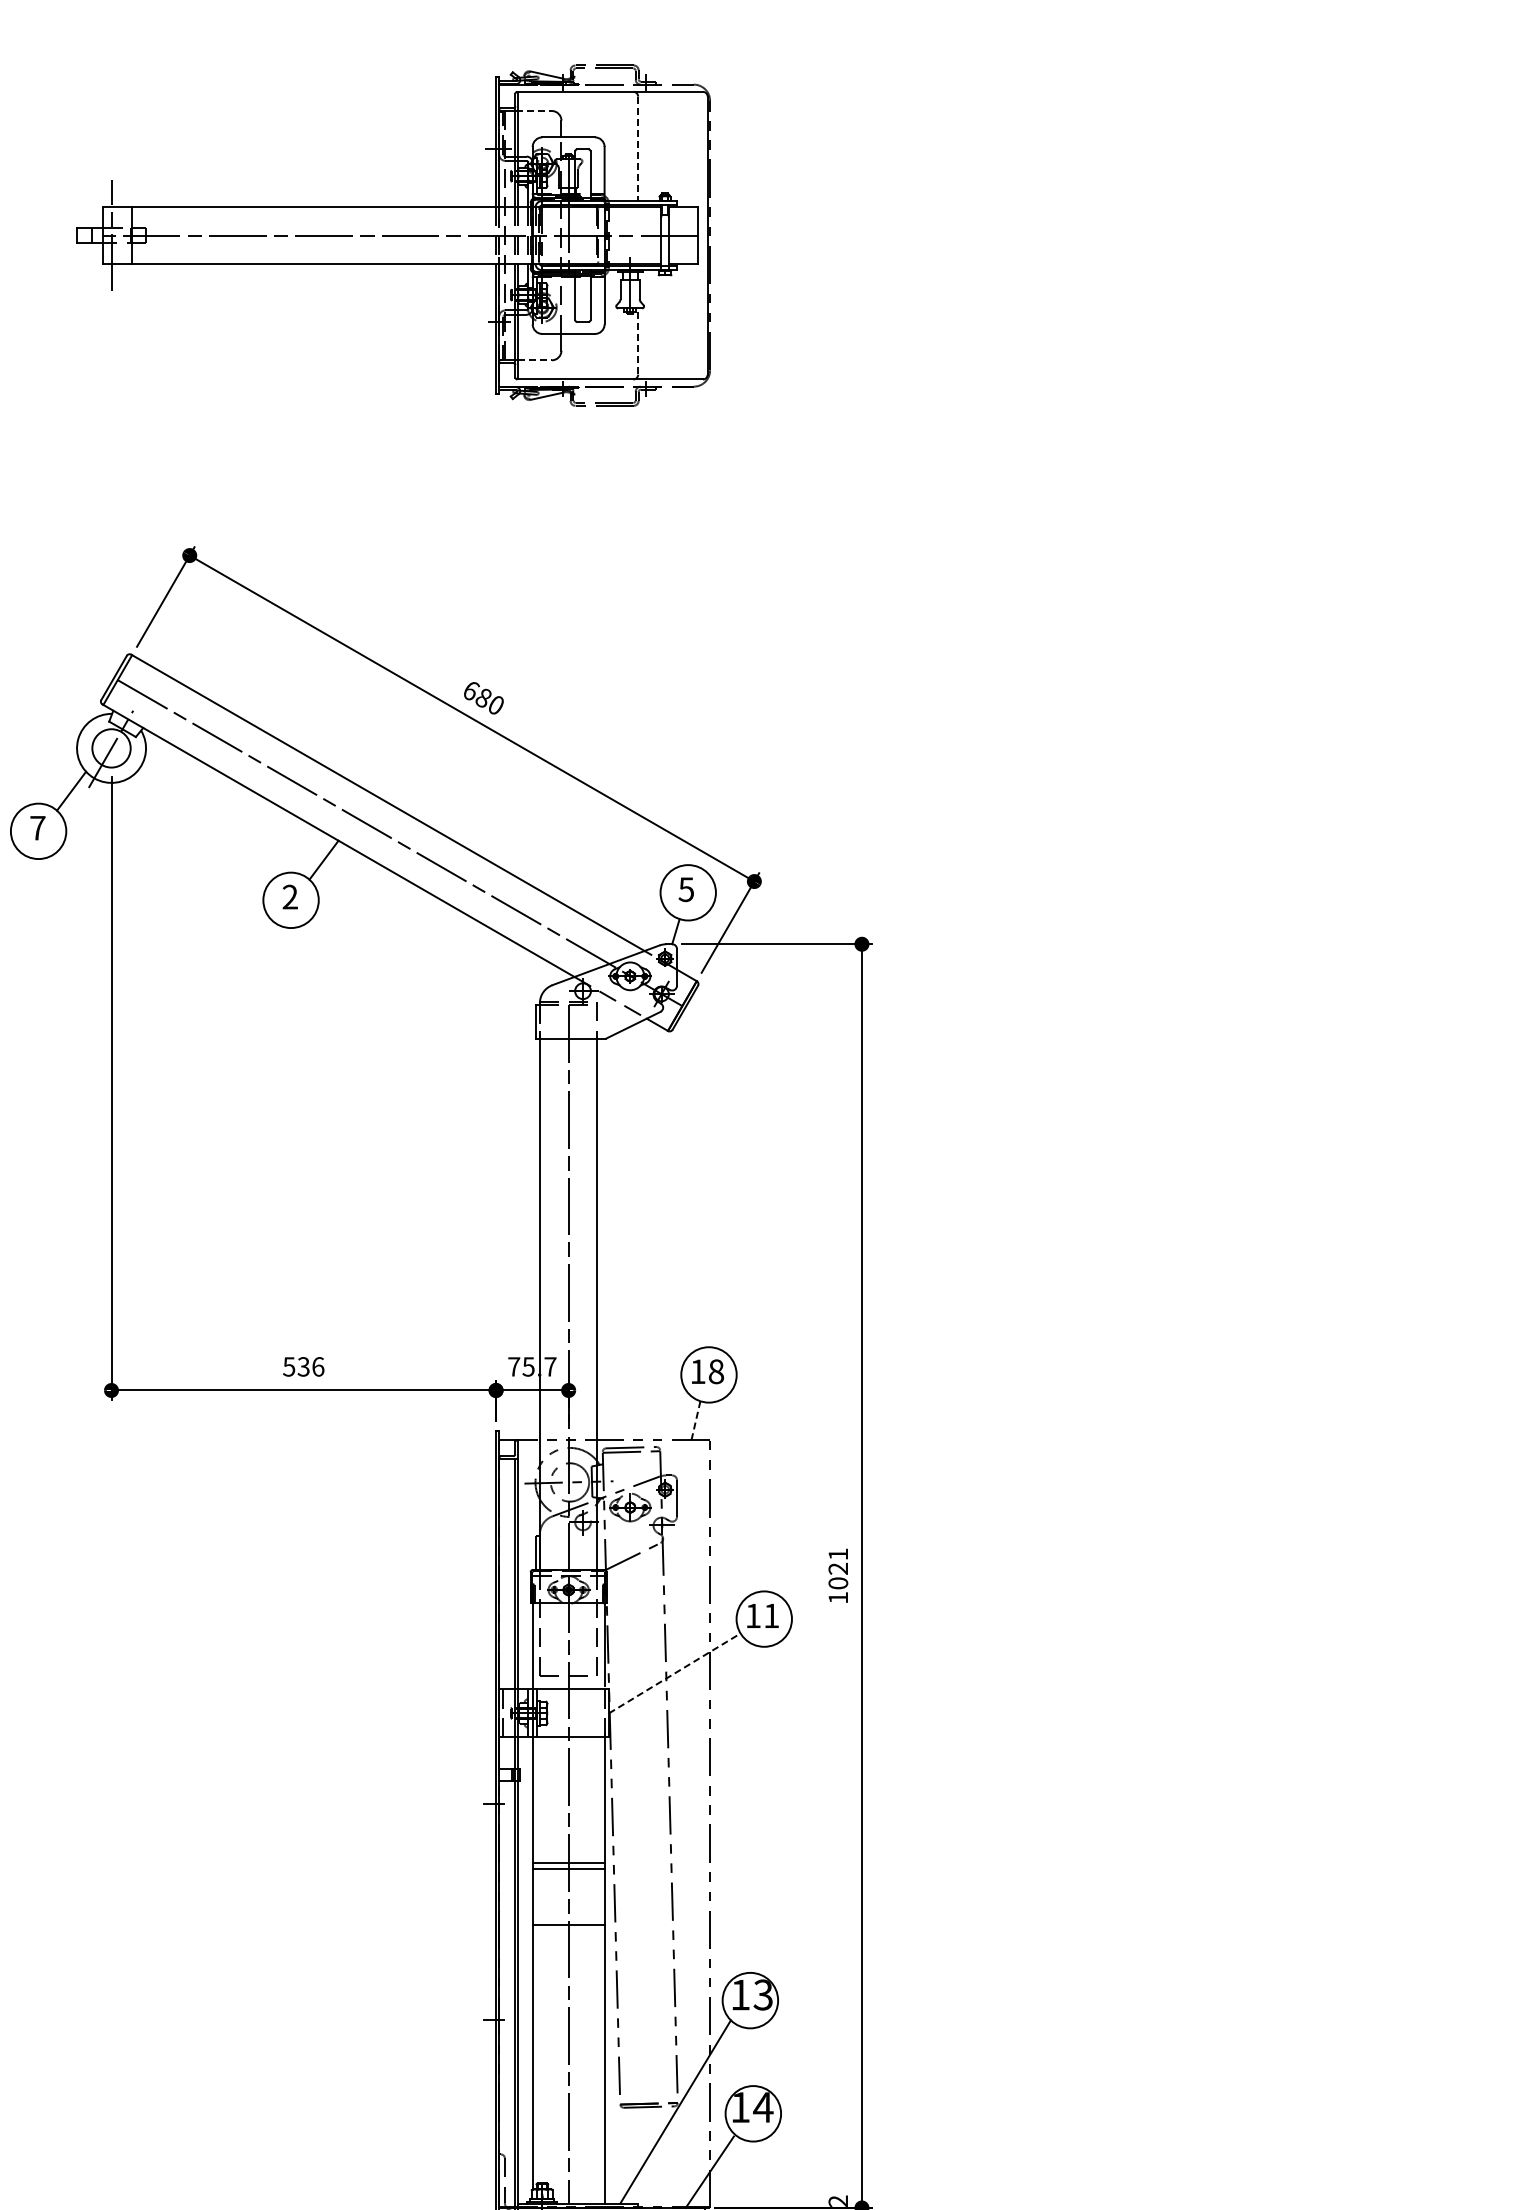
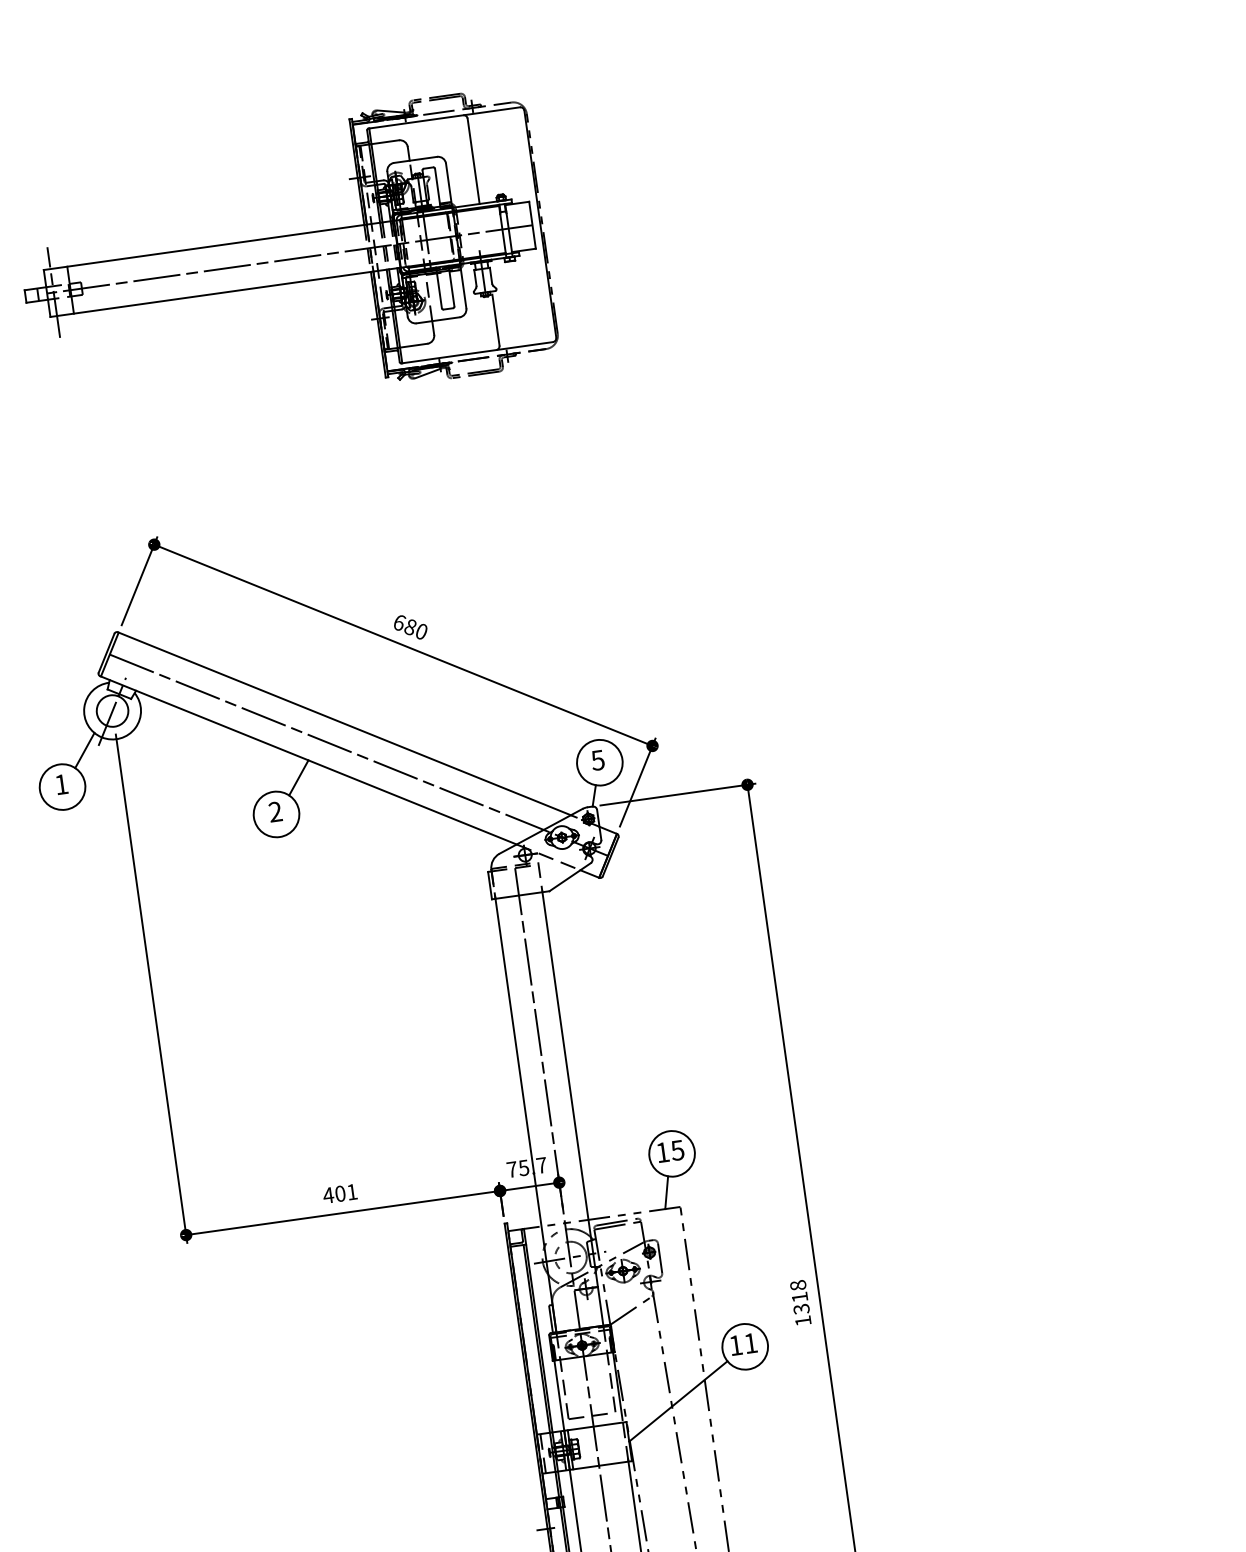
line: (534, 111) -> (384, 142), dashed -> solid
line: (638, 149) -> (473, 161), dashed -> solid
line: (638, 343) -> (496, 320), dashed -> solid
line: (535, 360) -> (414, 345), dashed -> solid
text: (37, 828) -> (61, 784), 7 -> 1
text: (303, 1366) -> (340, 1193), 536 -> 401
text: (716, 1371) -> (677, 1150), 18 -> 15
line: (695, 1420) -> (666, 1192), dashed -> solid
text: (838, 1568) -> (799, 1296), 1021 -> 1318
line: (675, 1673) -> (678, 1401), dashed -> solid

